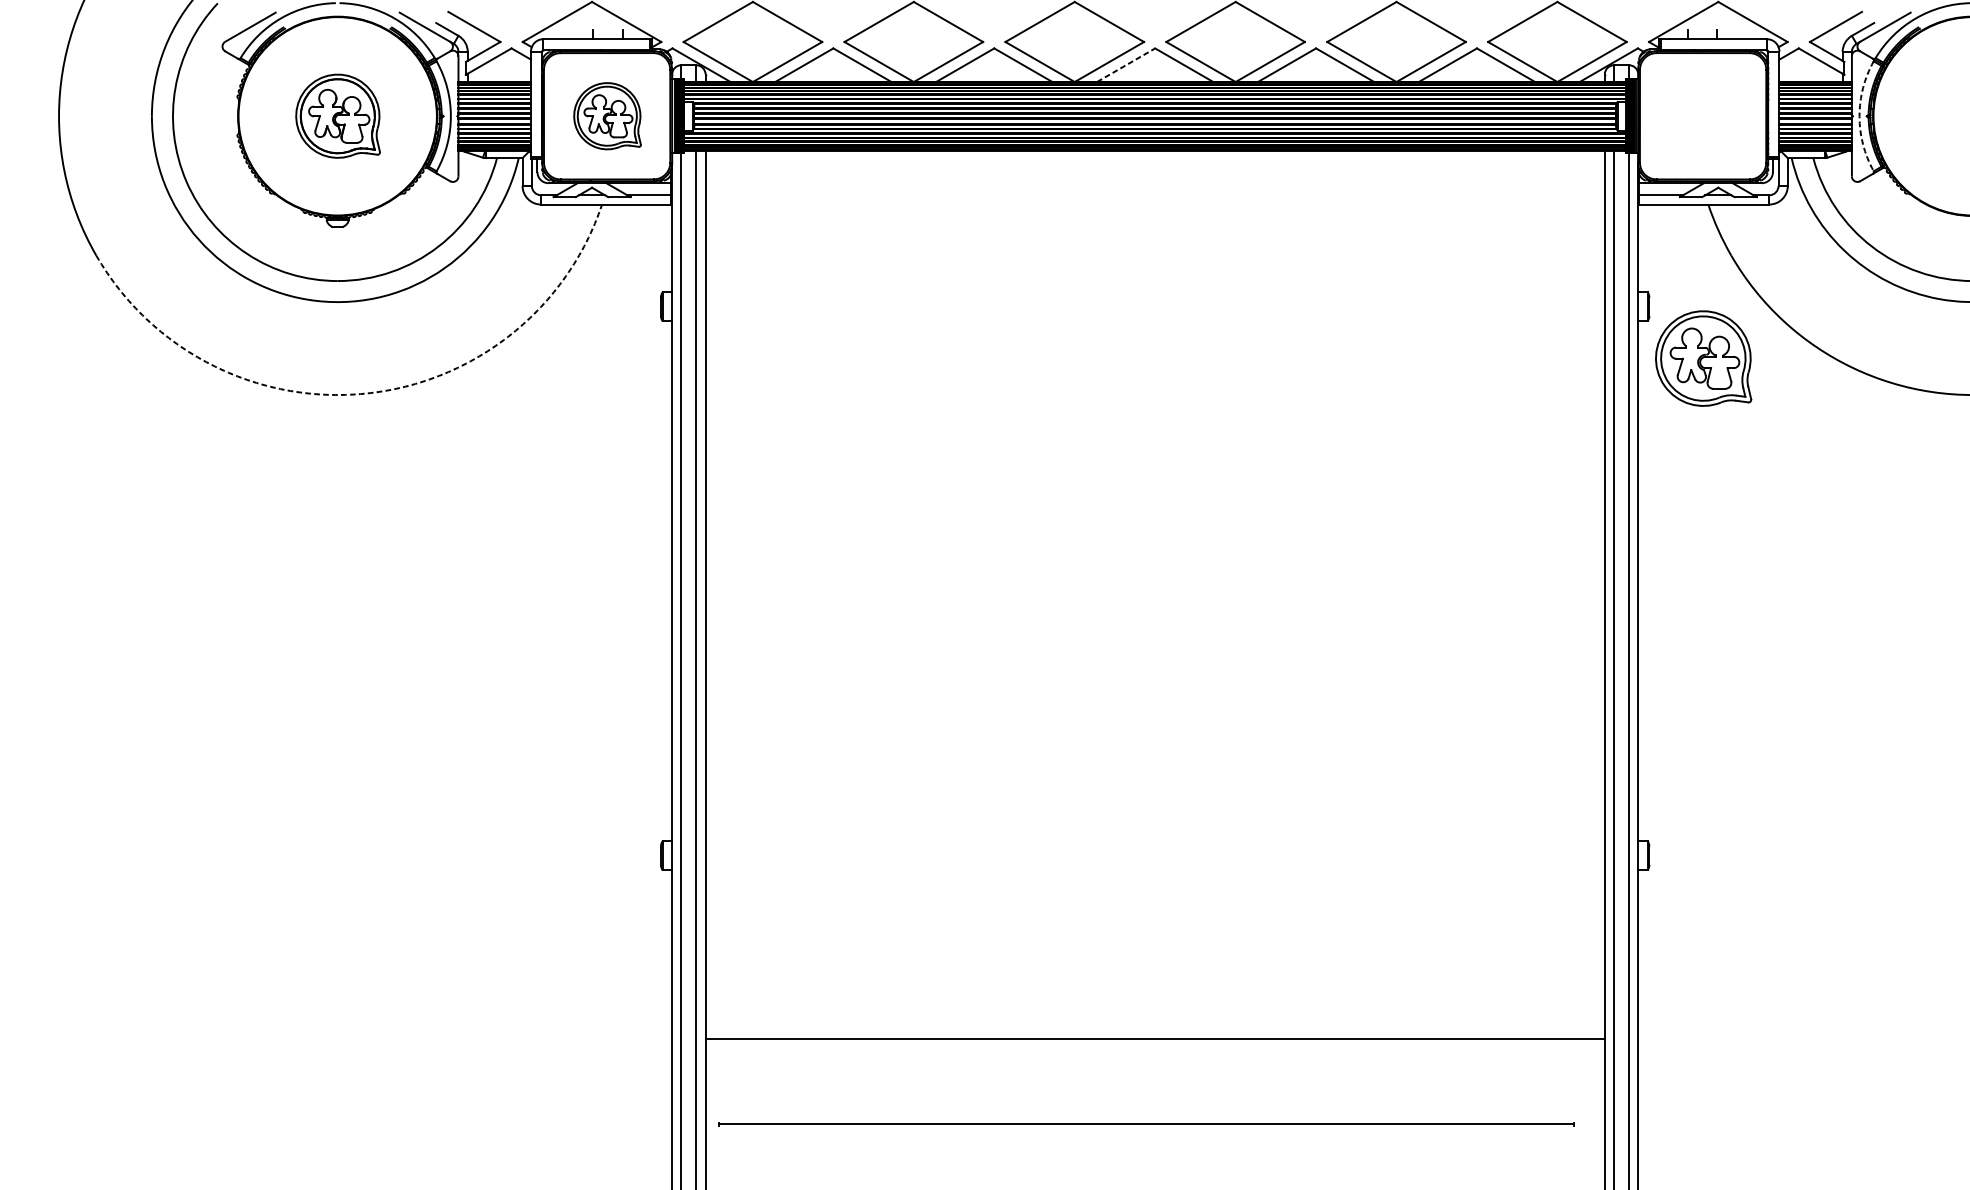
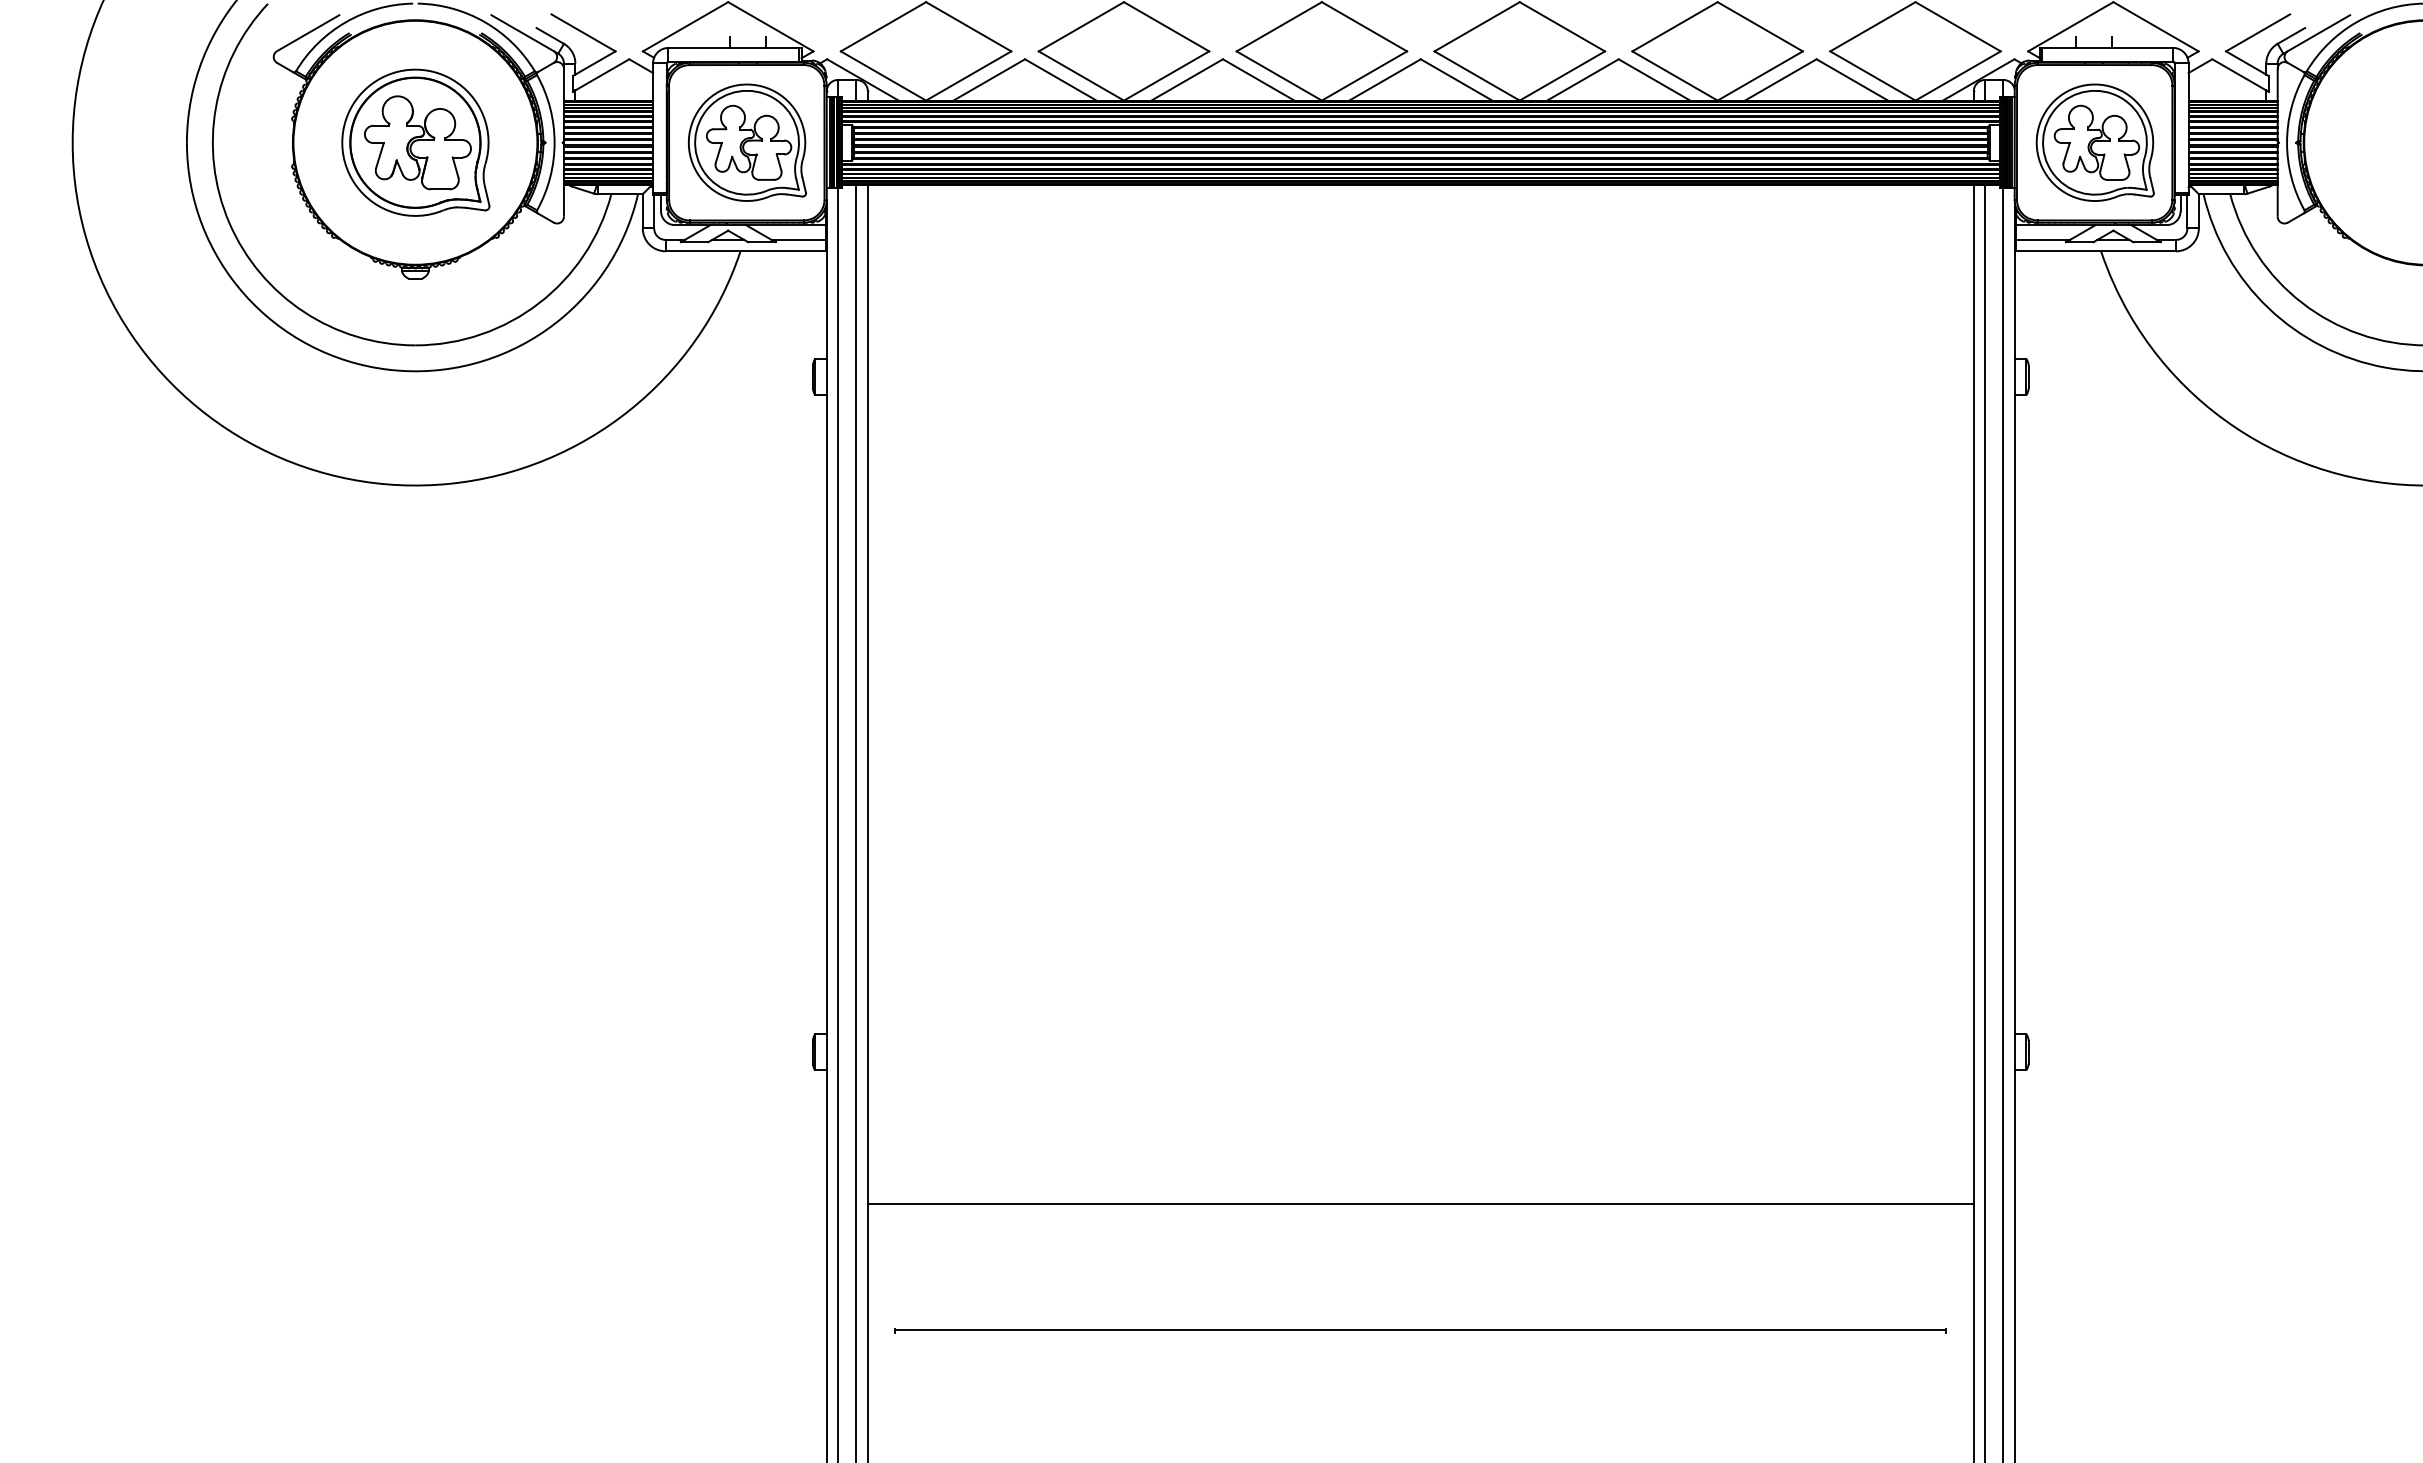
line: (1126, 64) -> (1385, 79), dashed -> solid
part: (337, 116) -> (415, 142), size x1.43
part: (606, 116) -> (746, 142), size x1.43
arc: (1859, 116) -> (2287, 142), dashed -> solid
part: (1702, 358) -> (2094, 142), moved
arc: (365, 393) -> (449, 483), dashed -> solid
line: (1154, 1038) -> (1420, 1204), moved
part: (1145, 1124) -> (1420, 1330), moved

